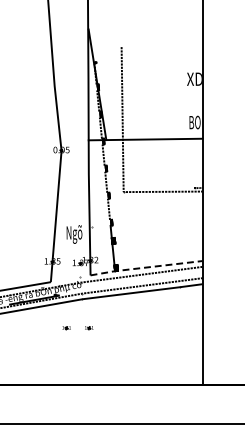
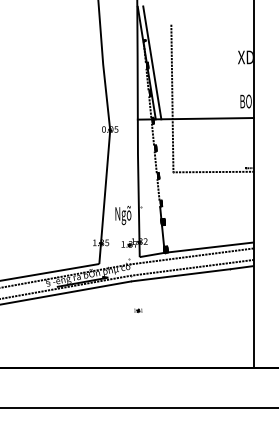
line: (103, 84) -> (152, 62), added
line: (146, 267) -> (196, 249), dashed -> solid
part: (66, 327) -> (115, 310), removed

